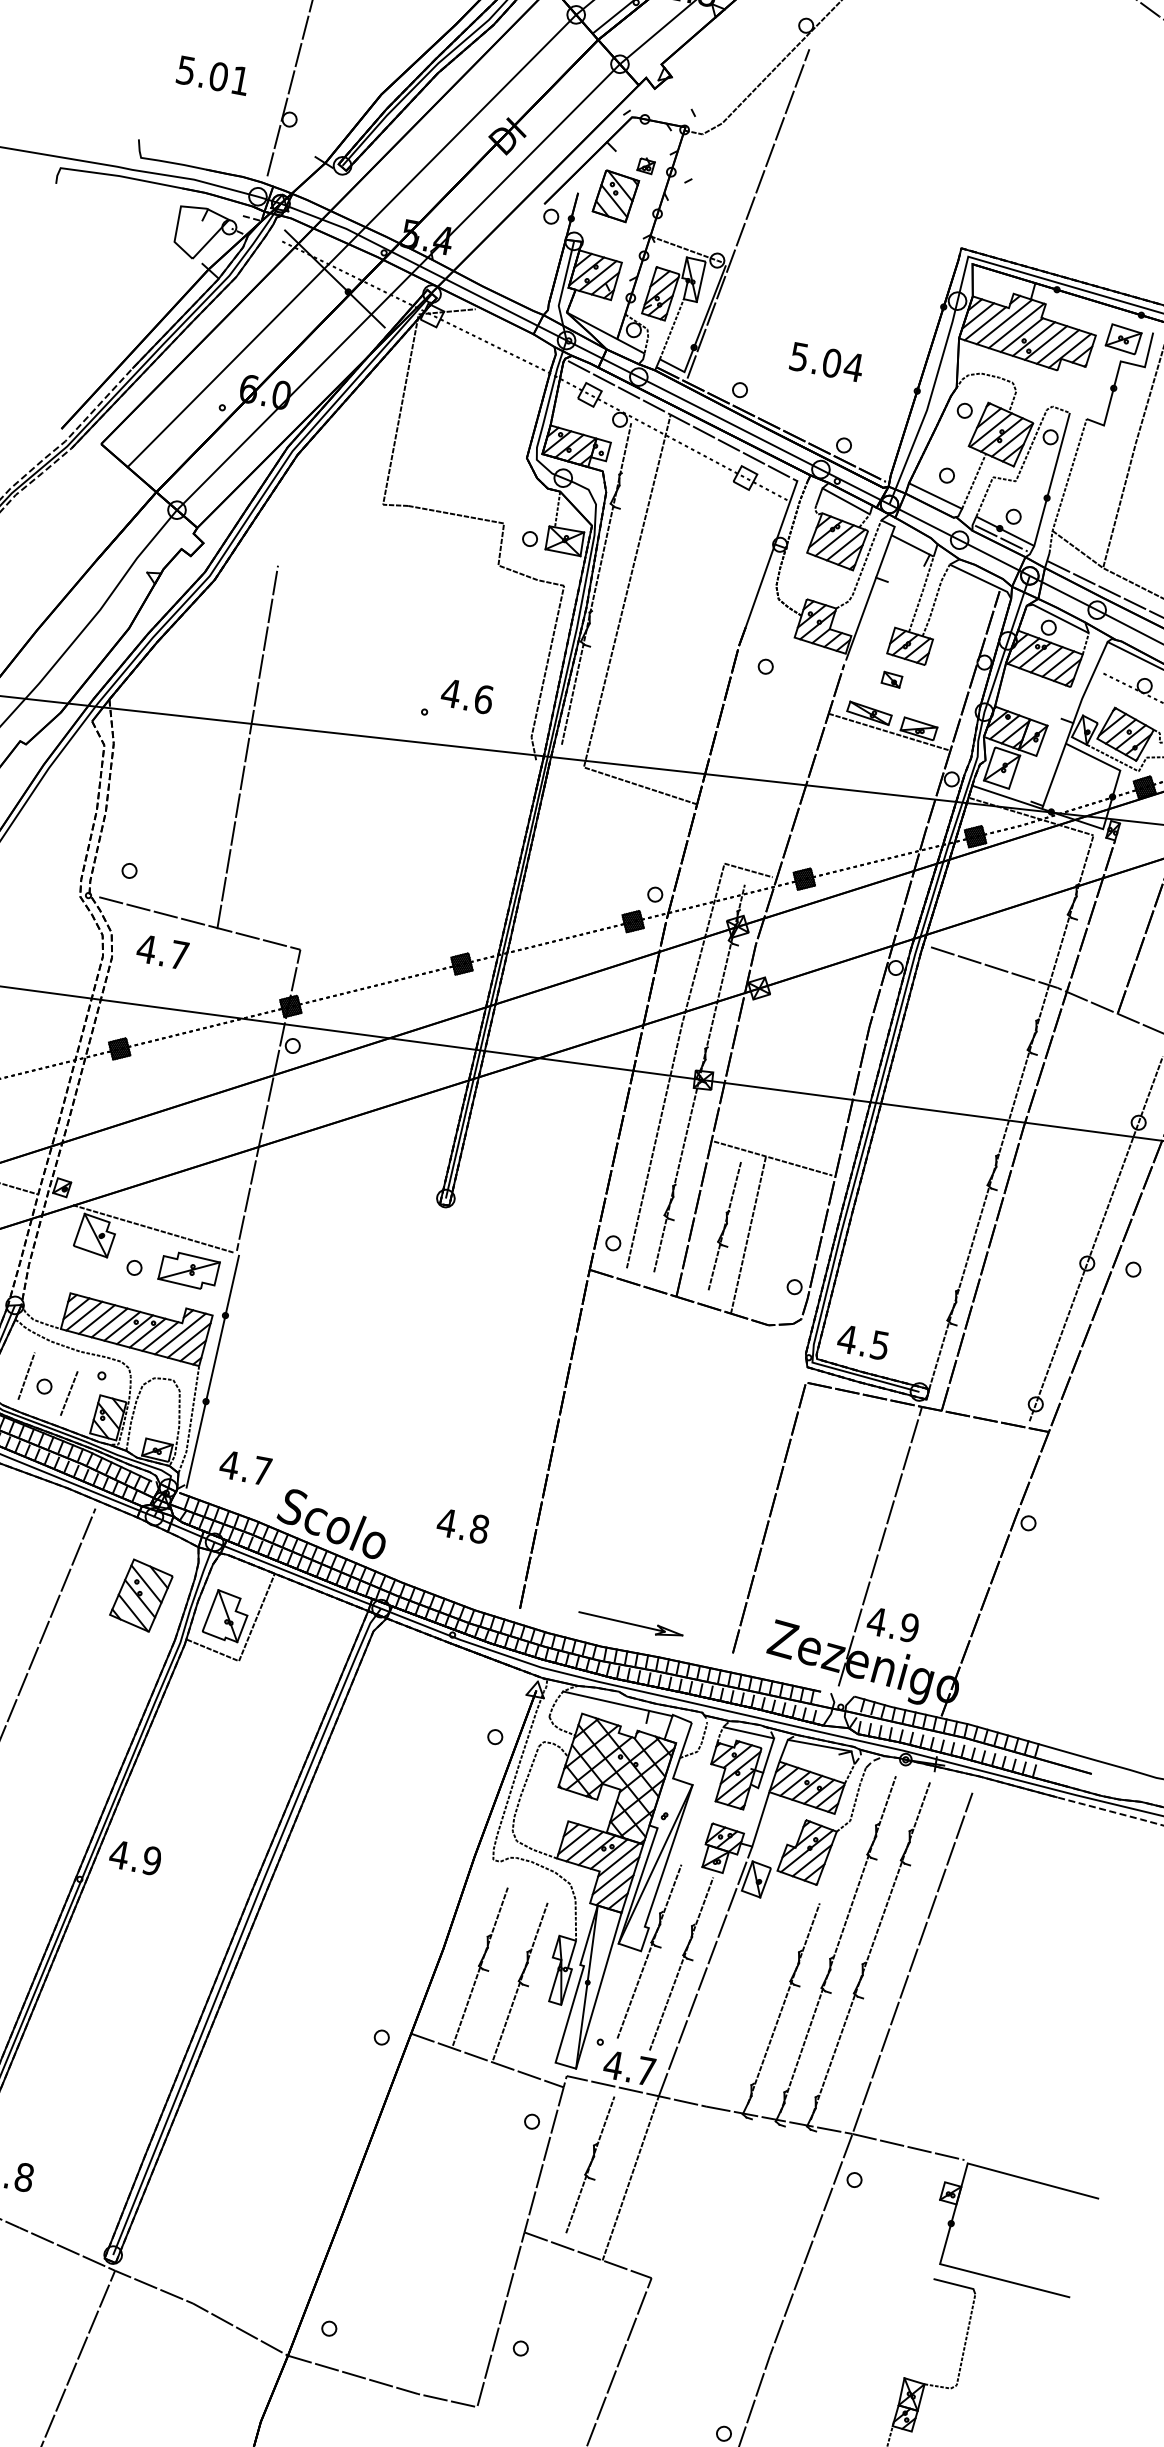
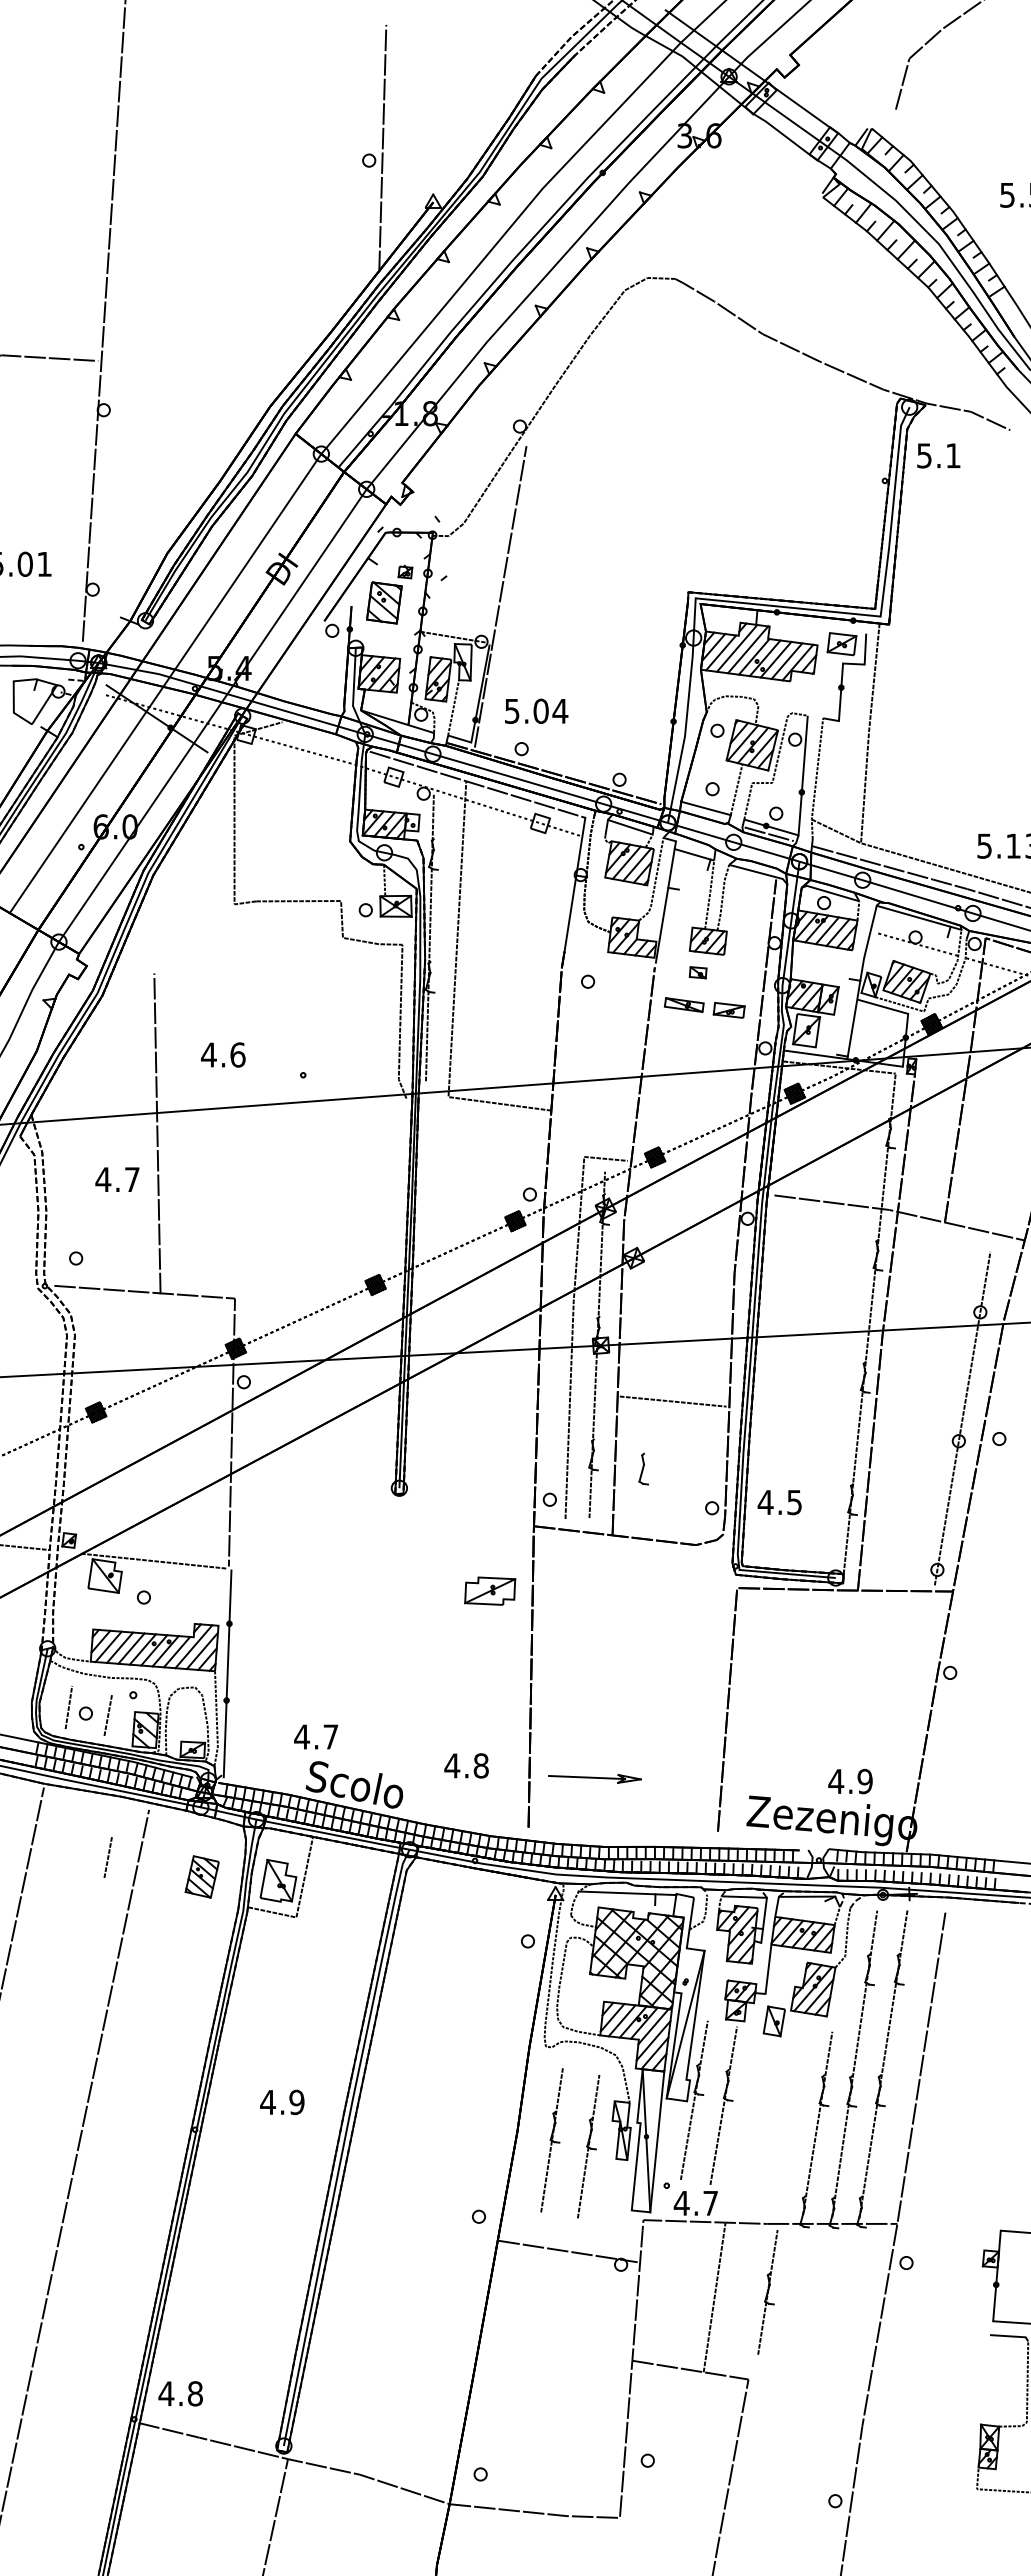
text: (826, 361) -> (536, 710), moved
text: (467, 695) -> (223, 1054), moved
line: (889, 731) -> (704, 1017), removed
text: (162, 951) -> (117, 1179), moved
line: (724, 1225) -> (642, 1466), removed
line: (747, 1234) -> (663, 1470), removed
part: (189, 1270) -> (490, 1590), moved
text: (862, 1342) -> (779, 1502), moved
text: (245, 1467) -> (315, 1736), moved
line: (879, 1546) -> (826, 1716), removed
line: (38, 1553) -> (107, 1857), added
part: (140, 1594) -> (201, 1876), size x0.7
part: (630, 1624) -> (594, 1778), moved
text: (135, 1857) -> (282, 2102), moved
line: (705, 1970) -> (745, 2107), removed
line: (486, 2060) -> (567, 2251), moved
line: (908, 2146) -> (947, 2225), removed
part: (589, 2164) -> (767, 2292), moved

